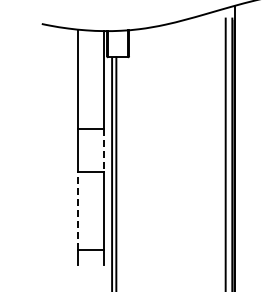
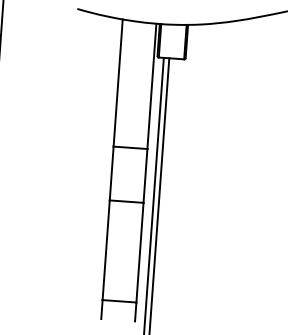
line: (104, 151) -> (145, 177), dashed -> solid
line: (77, 210) -> (105, 249), dashed -> solid

